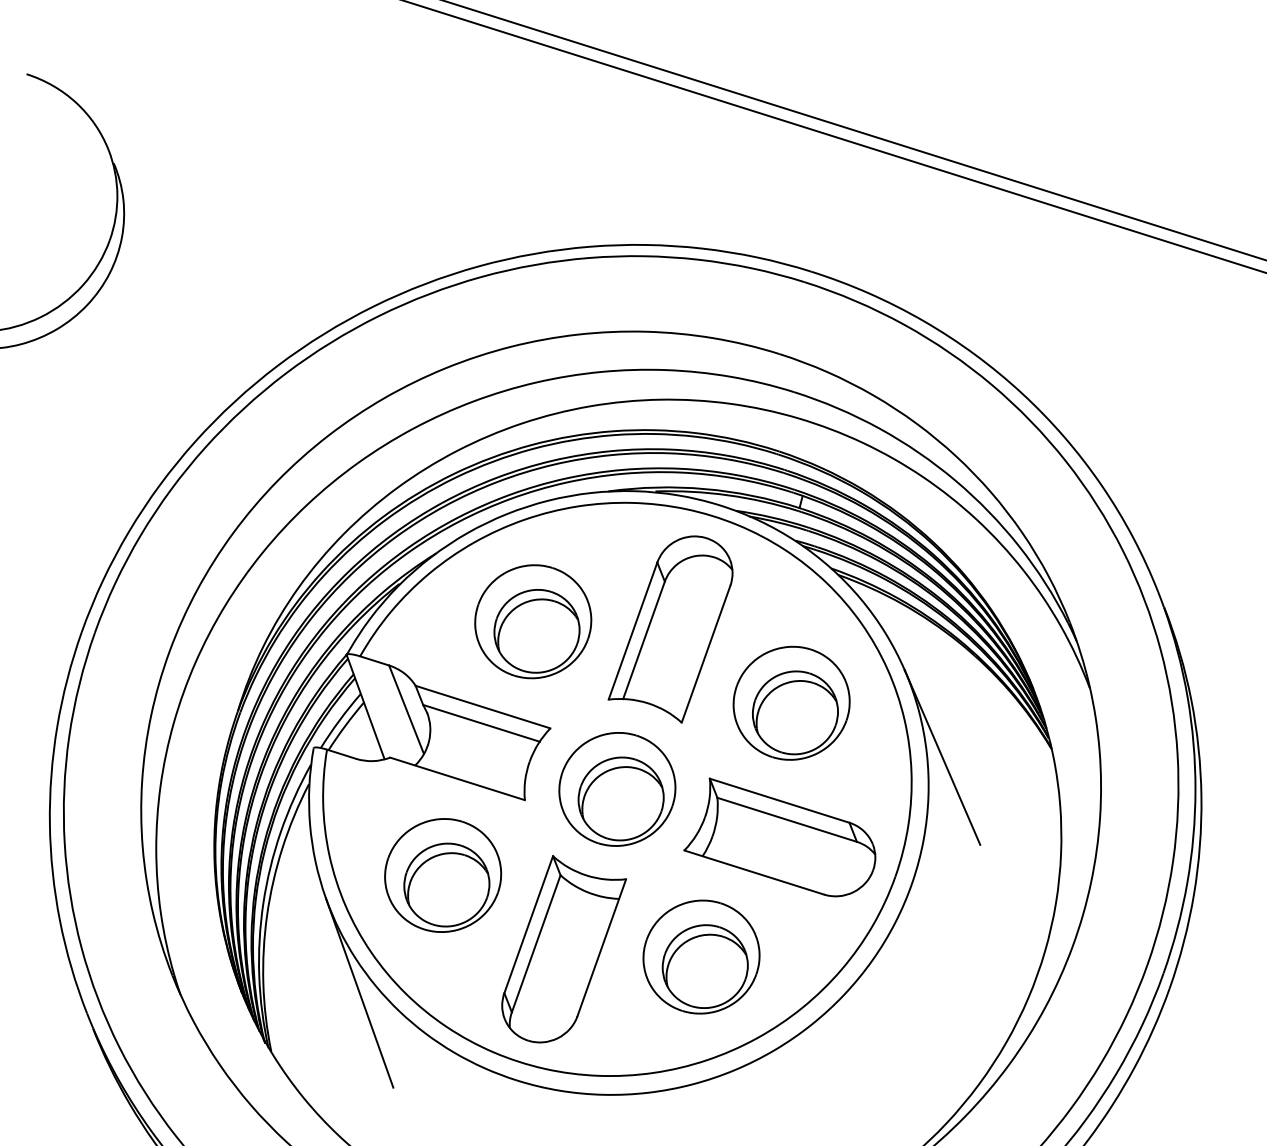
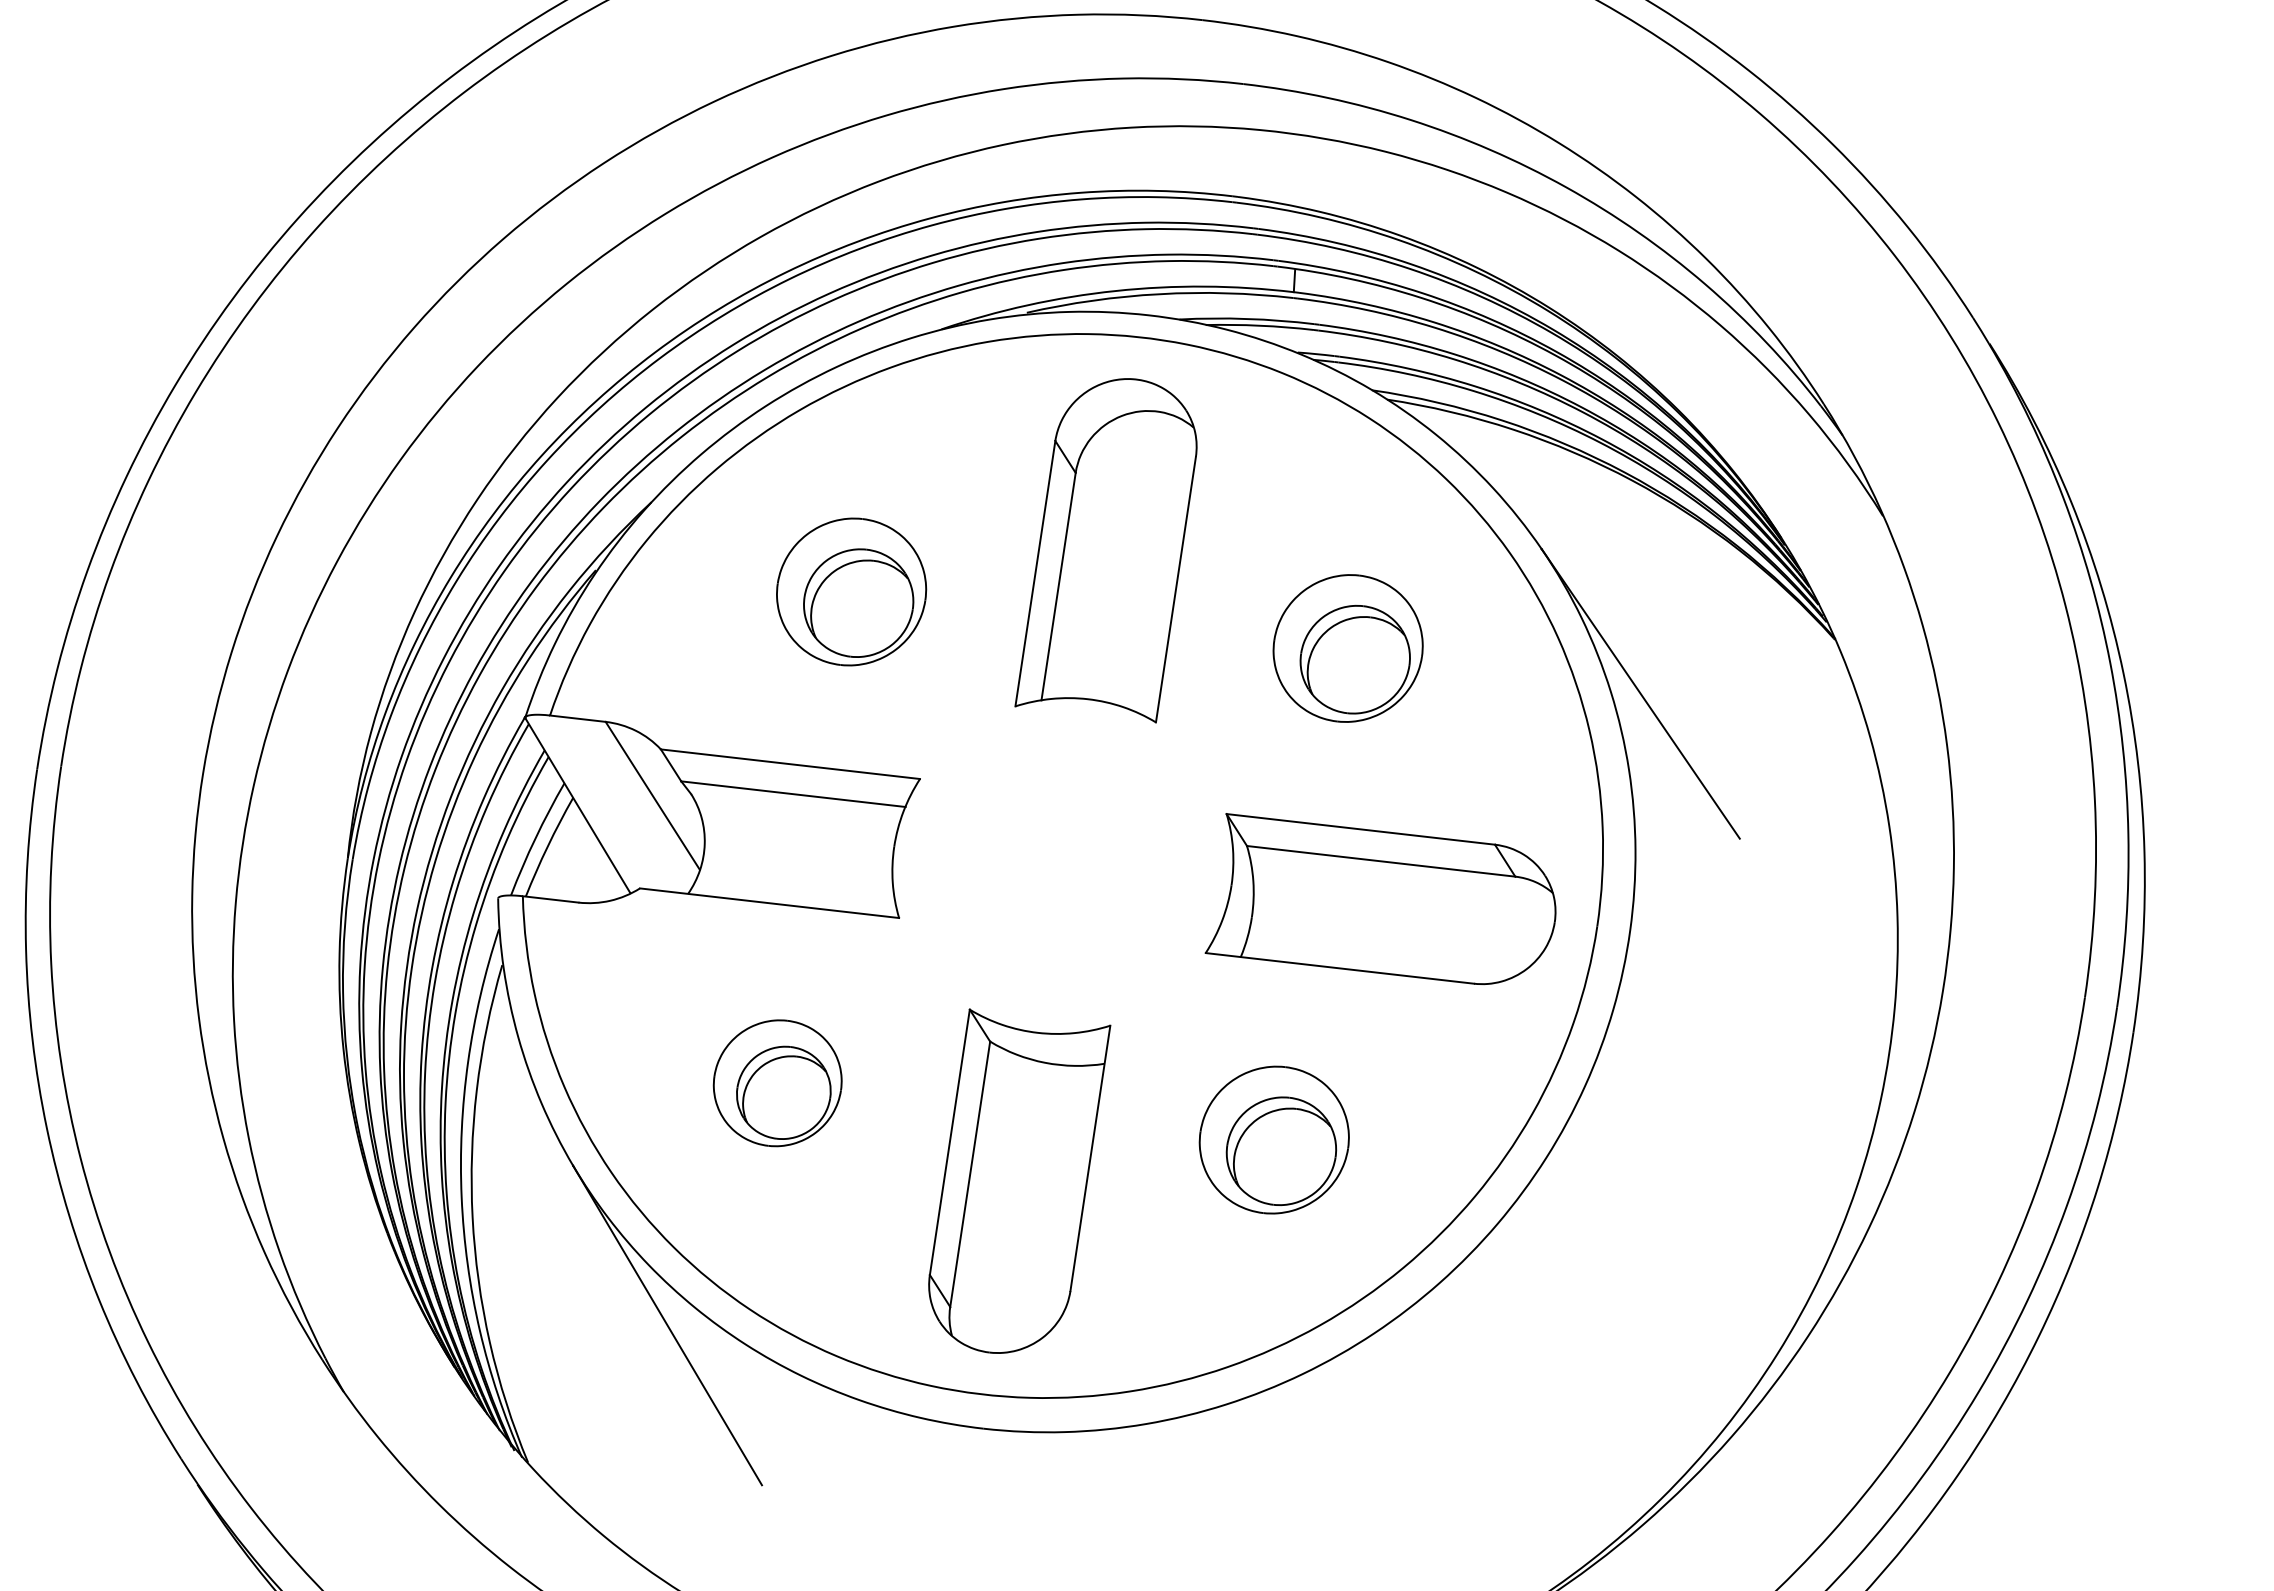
part: (533, 621) -> (851, 591), size x0.7
part: (791, 702) -> (1347, 647), size x0.7
part: (617, 789) -> (1063, 866), removed
part: (443, 875) -> (778, 1083), size x0.6
part: (701, 956) -> (1274, 1139), size x0.7

